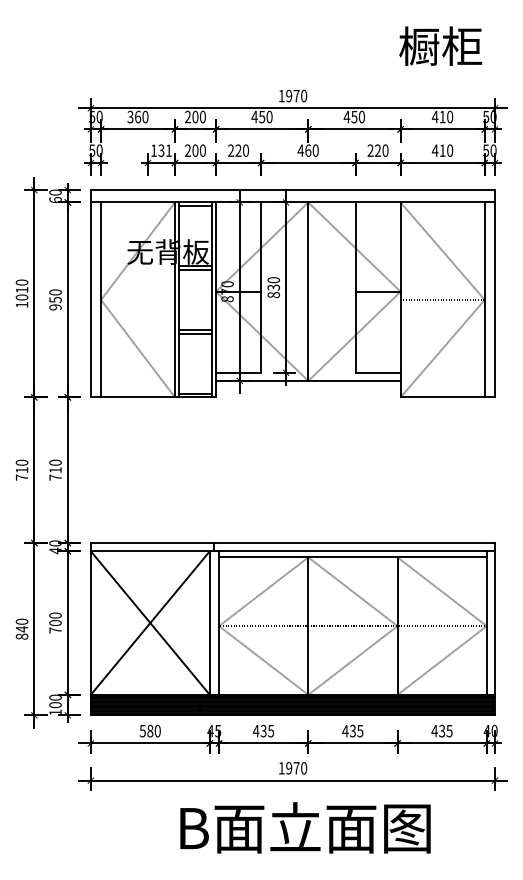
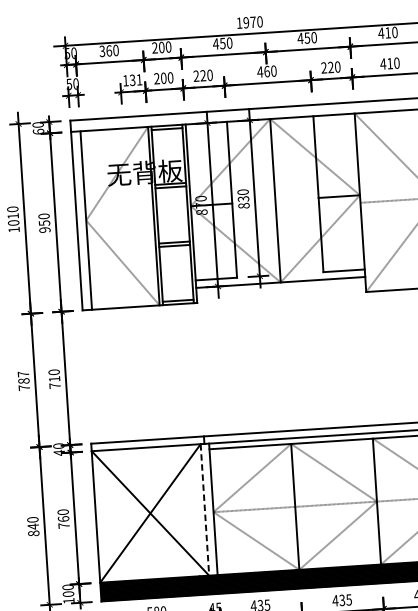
text: (21, 466) -> (23, 377), 710 -> 787
text: (55, 622) -> (63, 518), 700 -> 760
line: (209, 623) -> (204, 510), solid -> dashed

